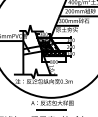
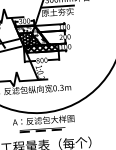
line: (51, 110) -> (42, 131), solid -> dashed

